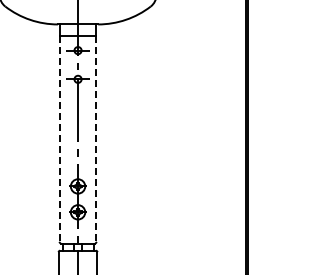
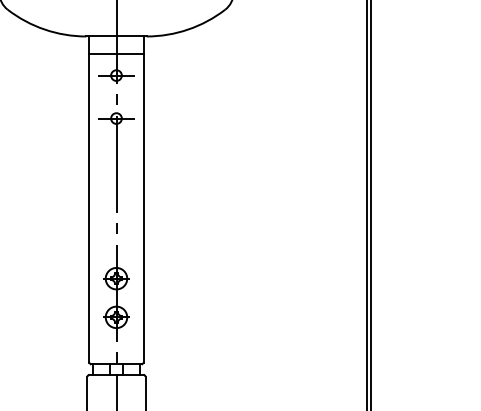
line: (59, 139) -> (88, 208), dashed -> solid
line: (96, 139) -> (144, 208), dashed -> solid

